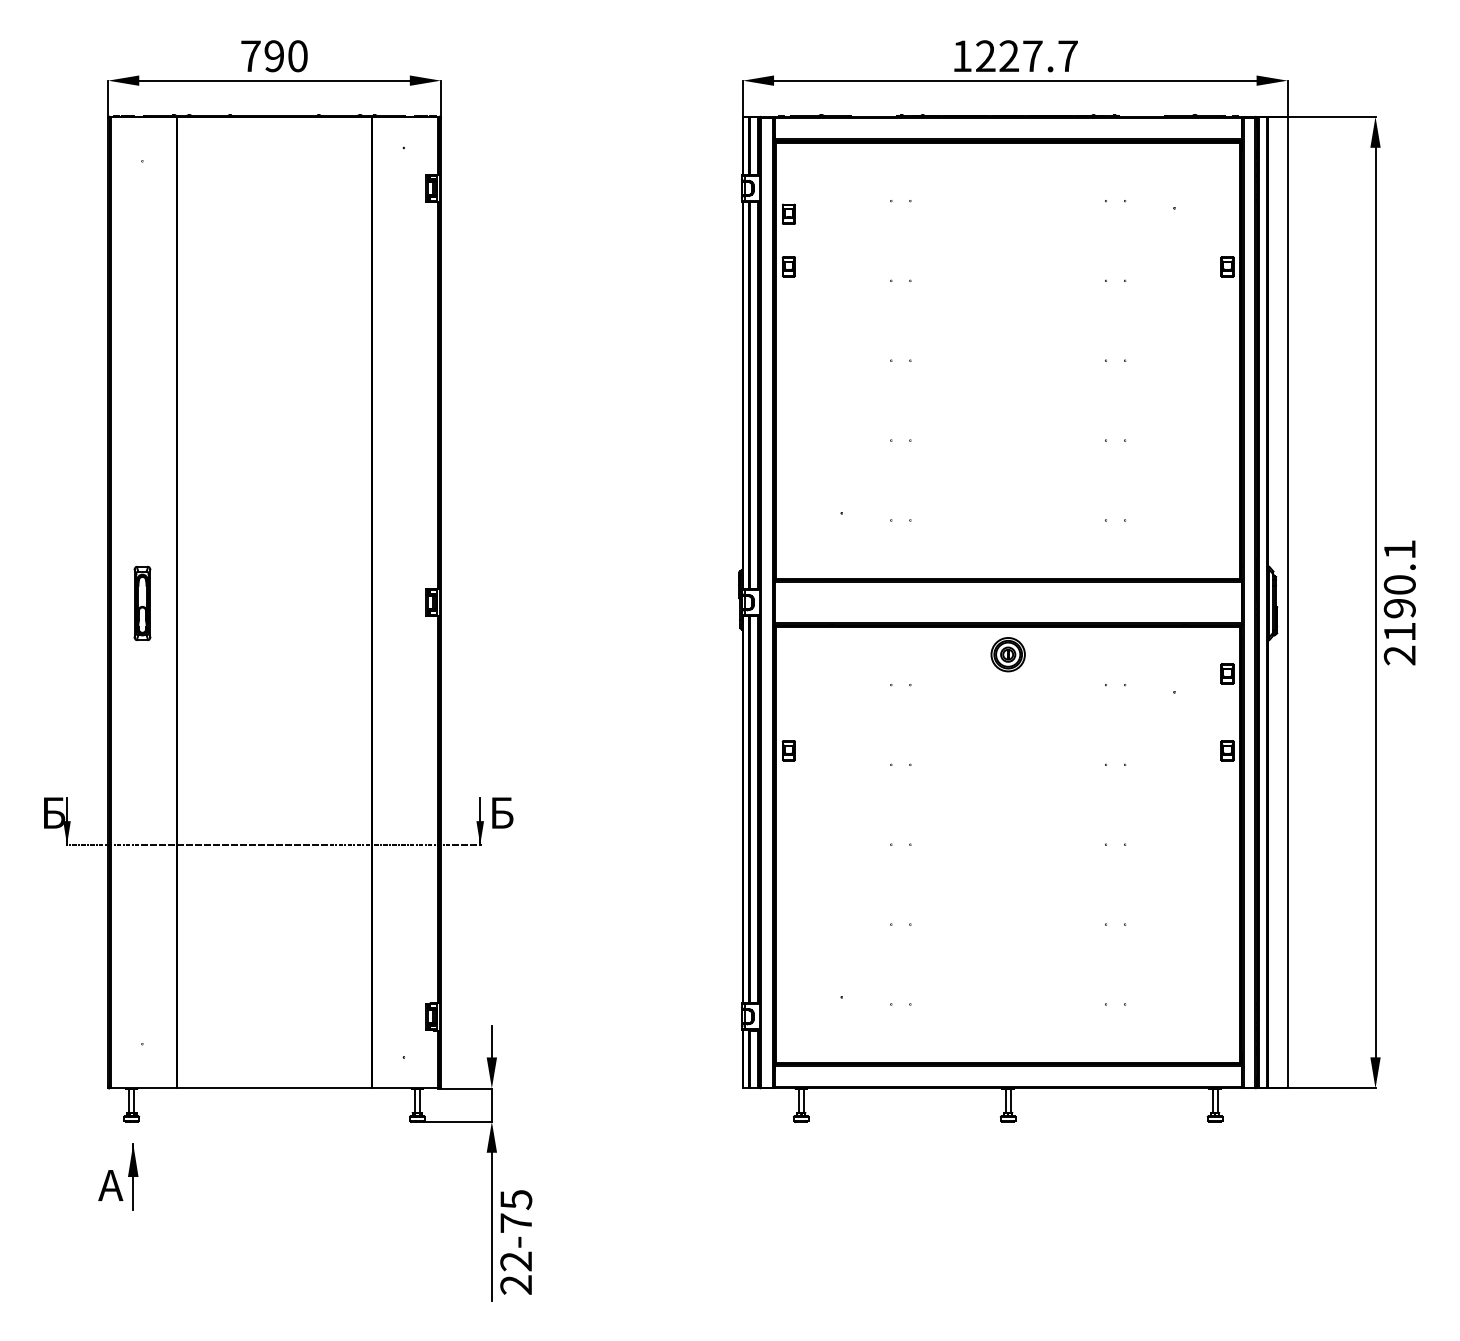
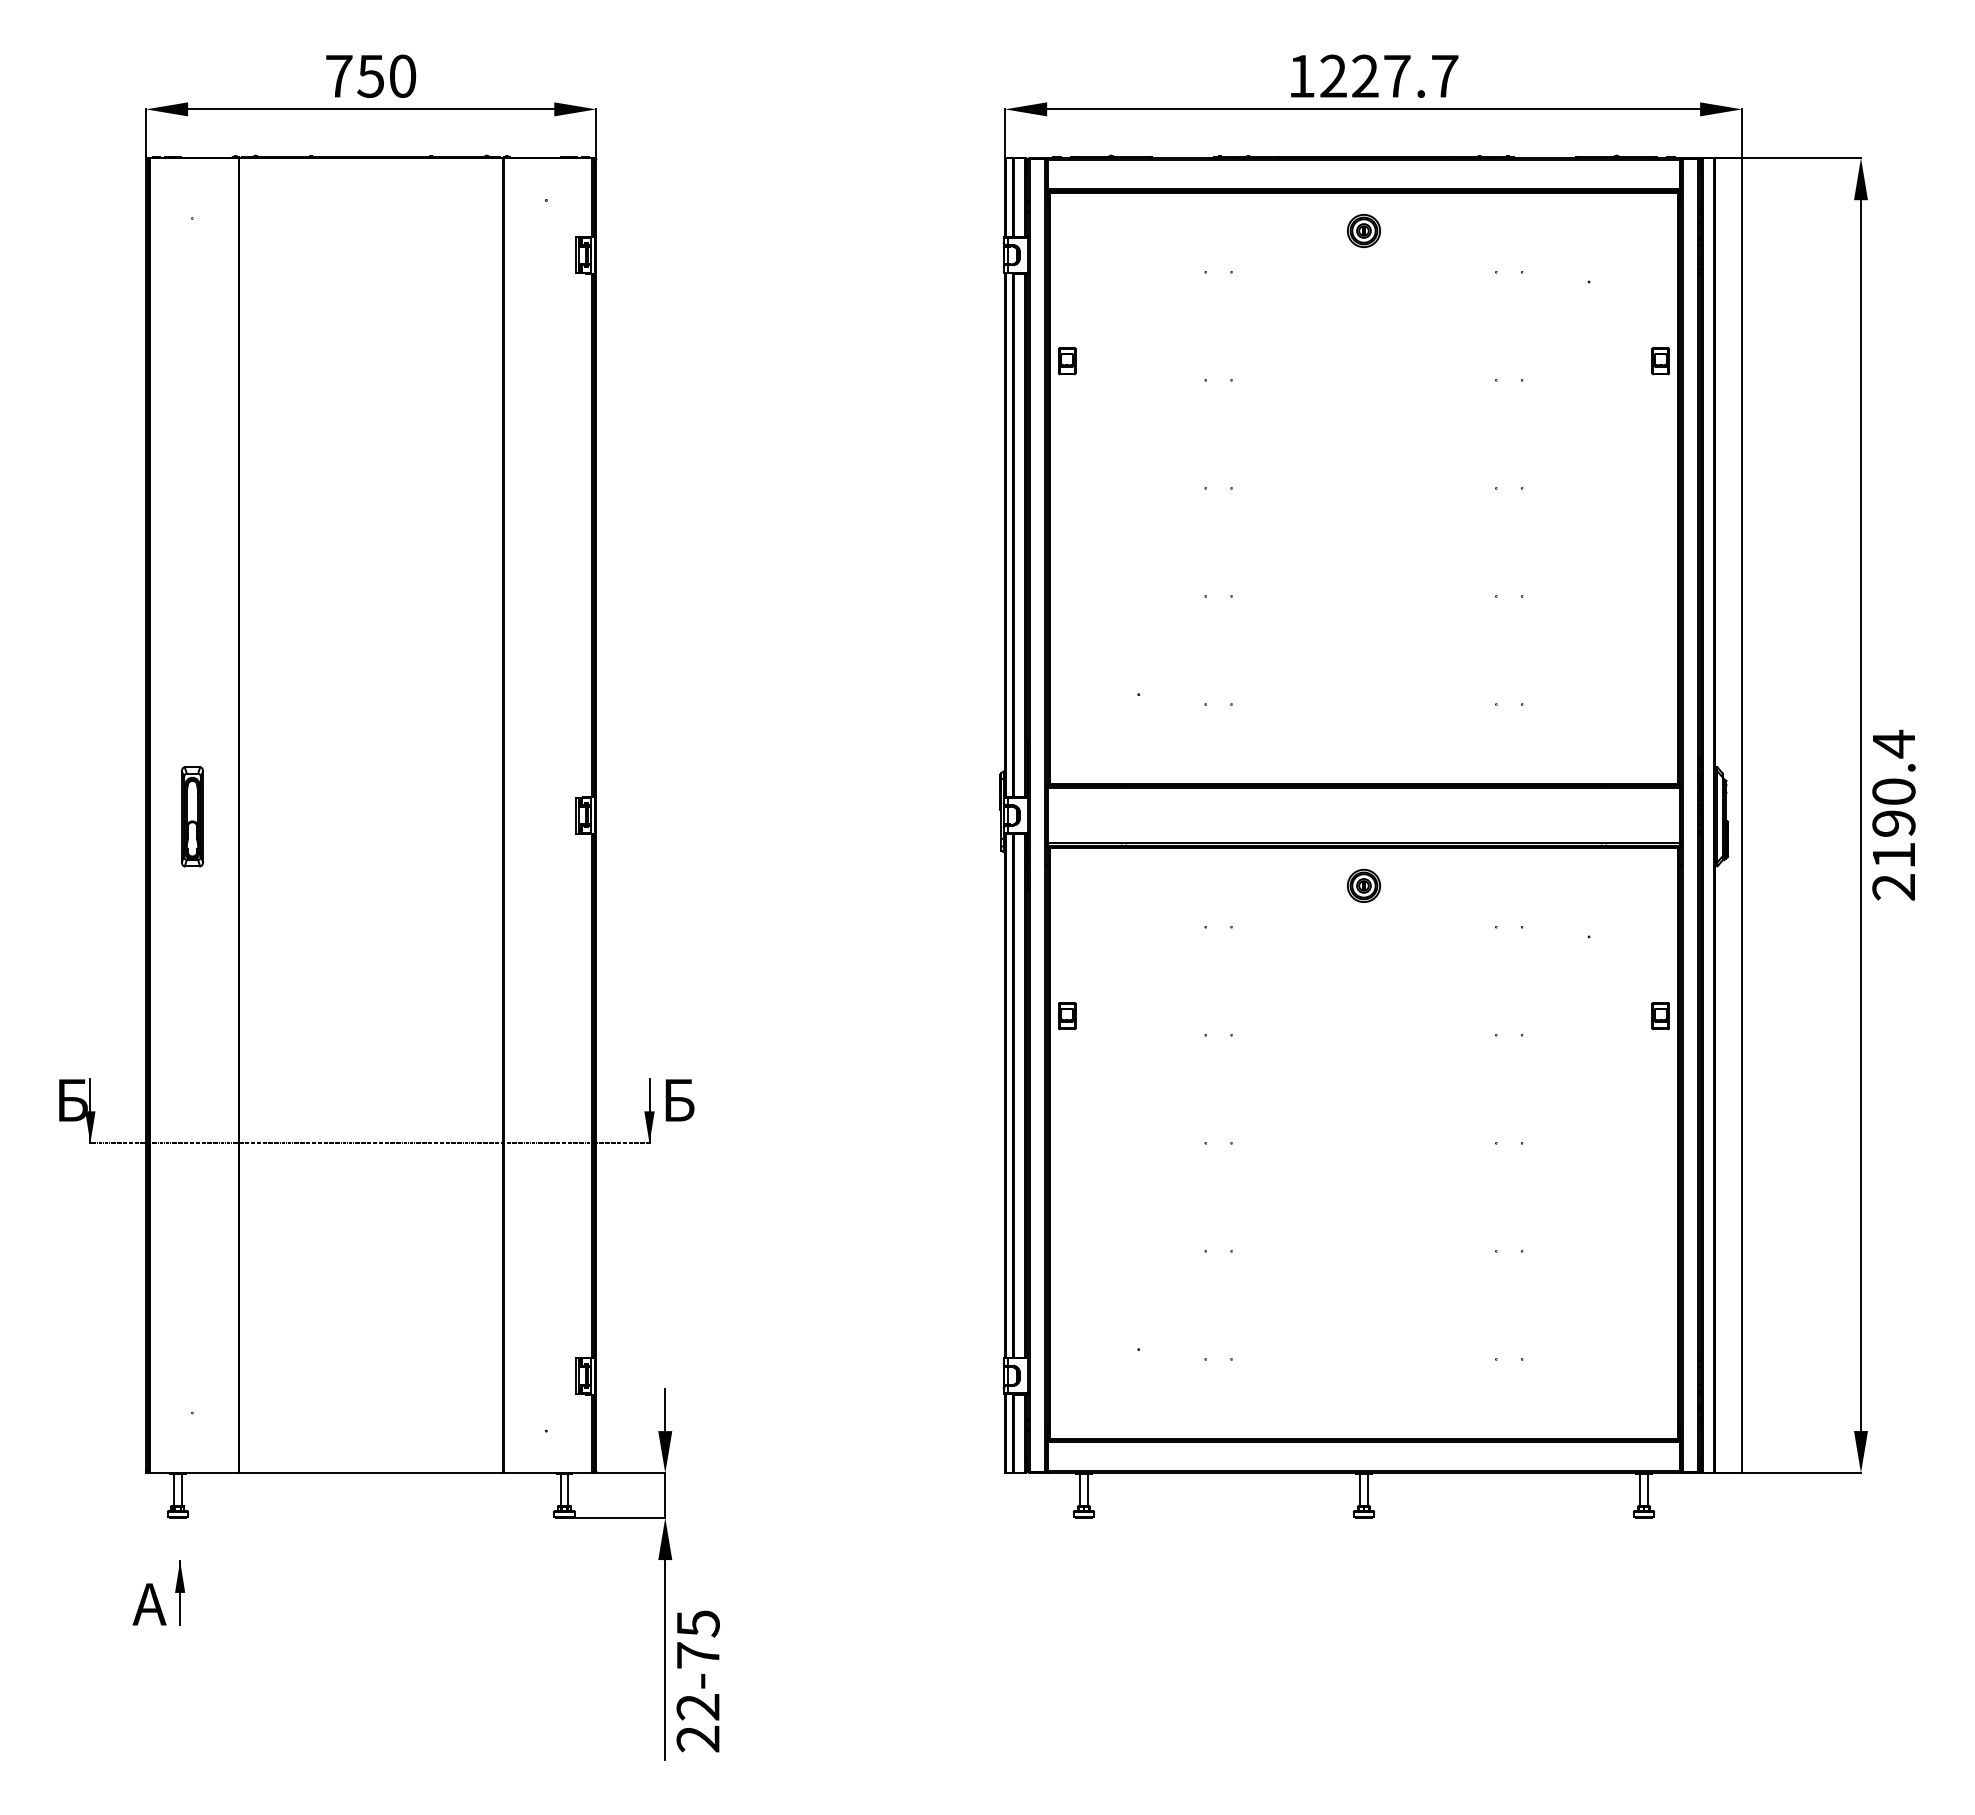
text: (274, 55) -> (370, 75), 790 -> 750
part: (1007, 170) -> (1363, 230), added
part: (789, 214) -> (1067, 290), removed
text: (1399, 549) -> (1893, 743), 2190.1 -> 2190.4
part: (1007, 654) -> (1363, 885), size x0.71
part: (1227, 674) -> (1660, 912), removed
part: (133, 1176) -> (180, 1592), size x0.71

